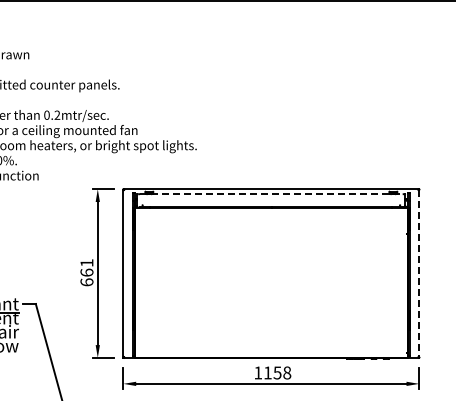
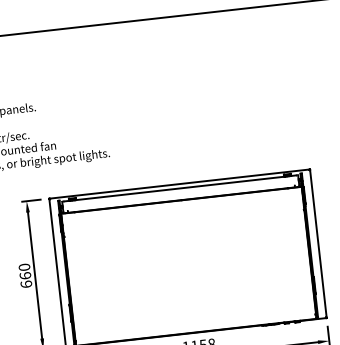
line: (271, 194) -> (180, 188), dashed -> solid
text: (86, 262) -> (24, 266), 661 -> 660
line: (419, 273) -> (318, 243), dashed -> solid

